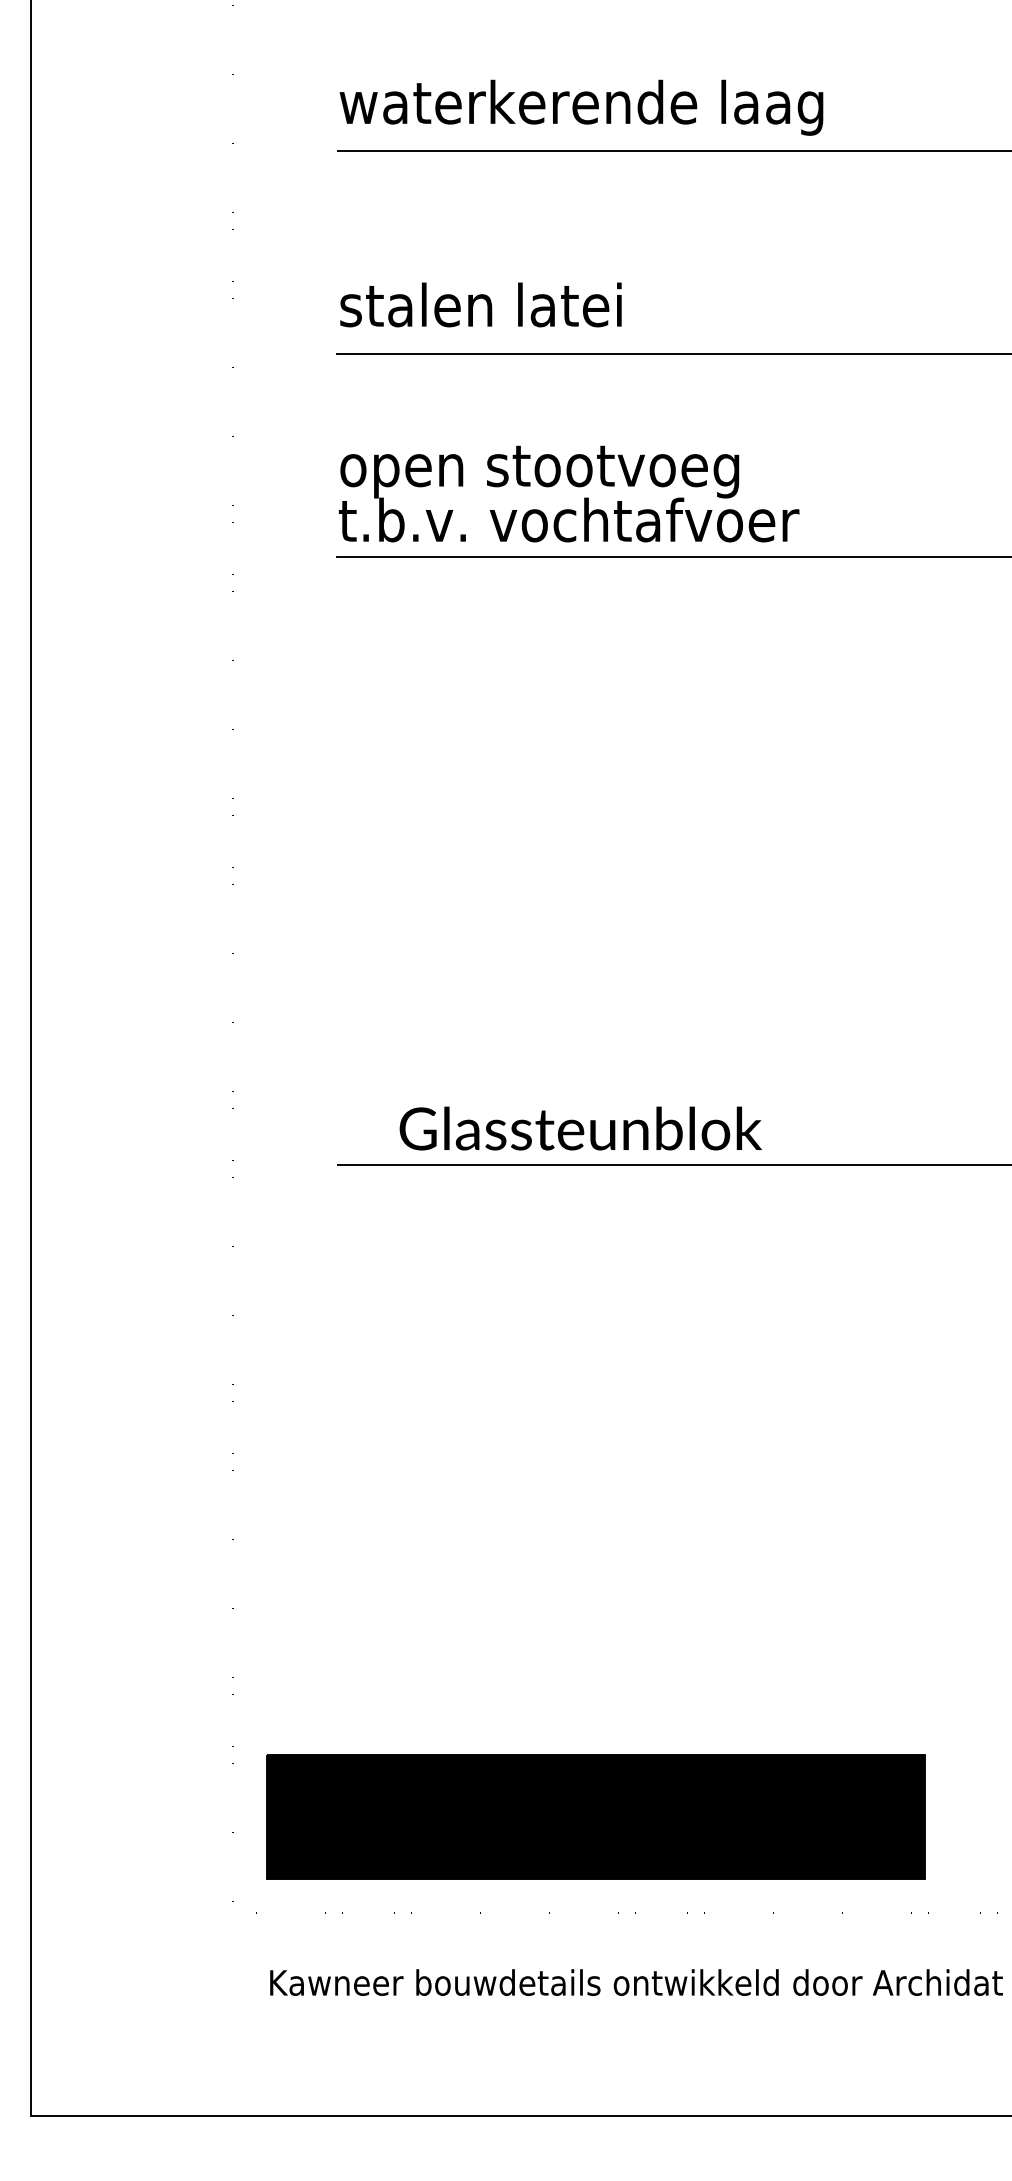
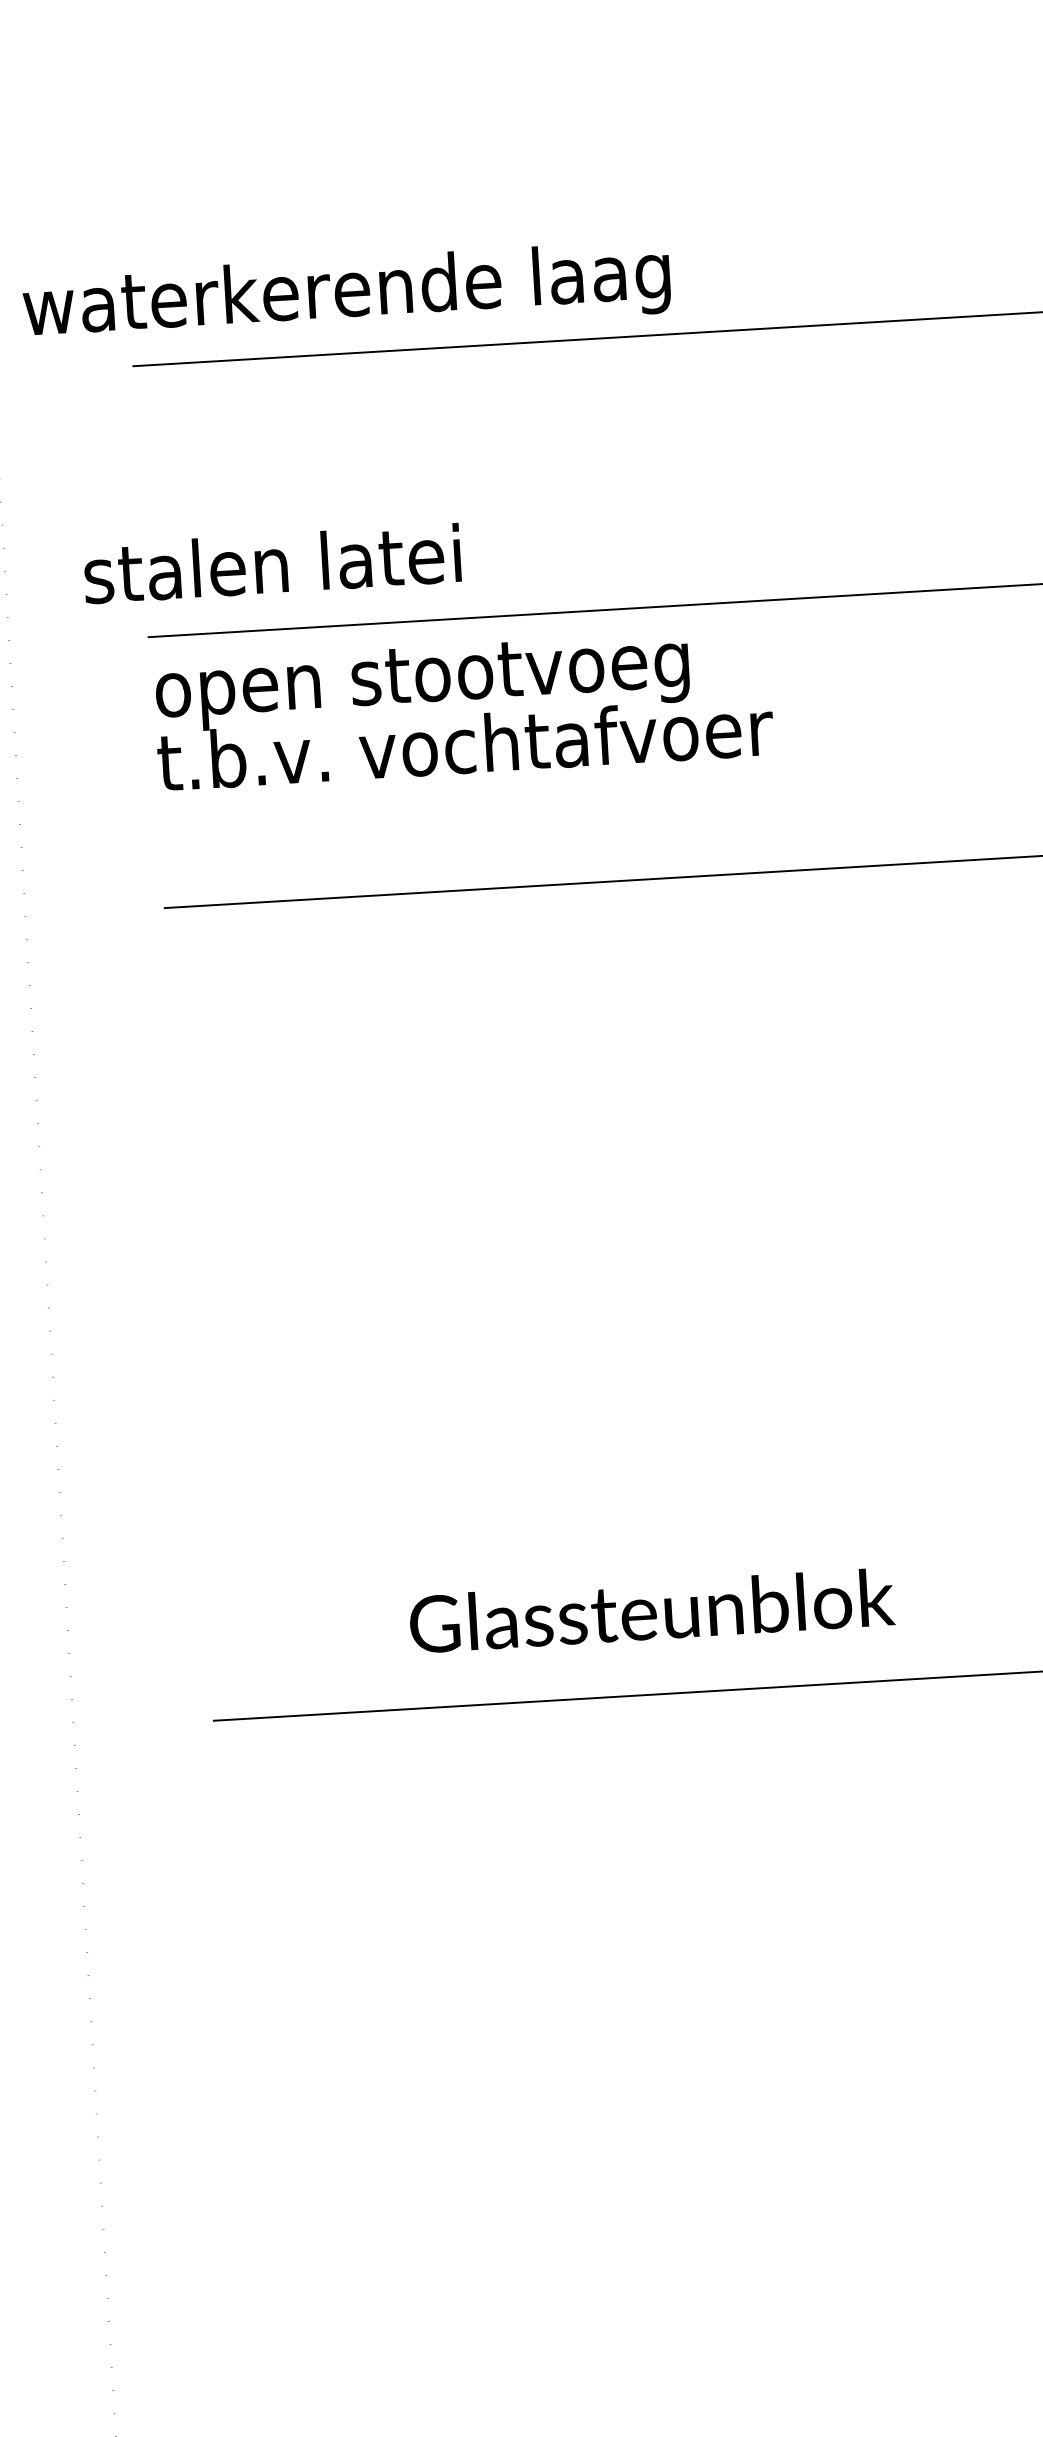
text: (581, 107) -> (346, 294), moved
text: (480, 304) -> (271, 563), moved
text: (569, 493) -> (463, 708), moved
text: (580, 1128) -> (651, 1610), moved

